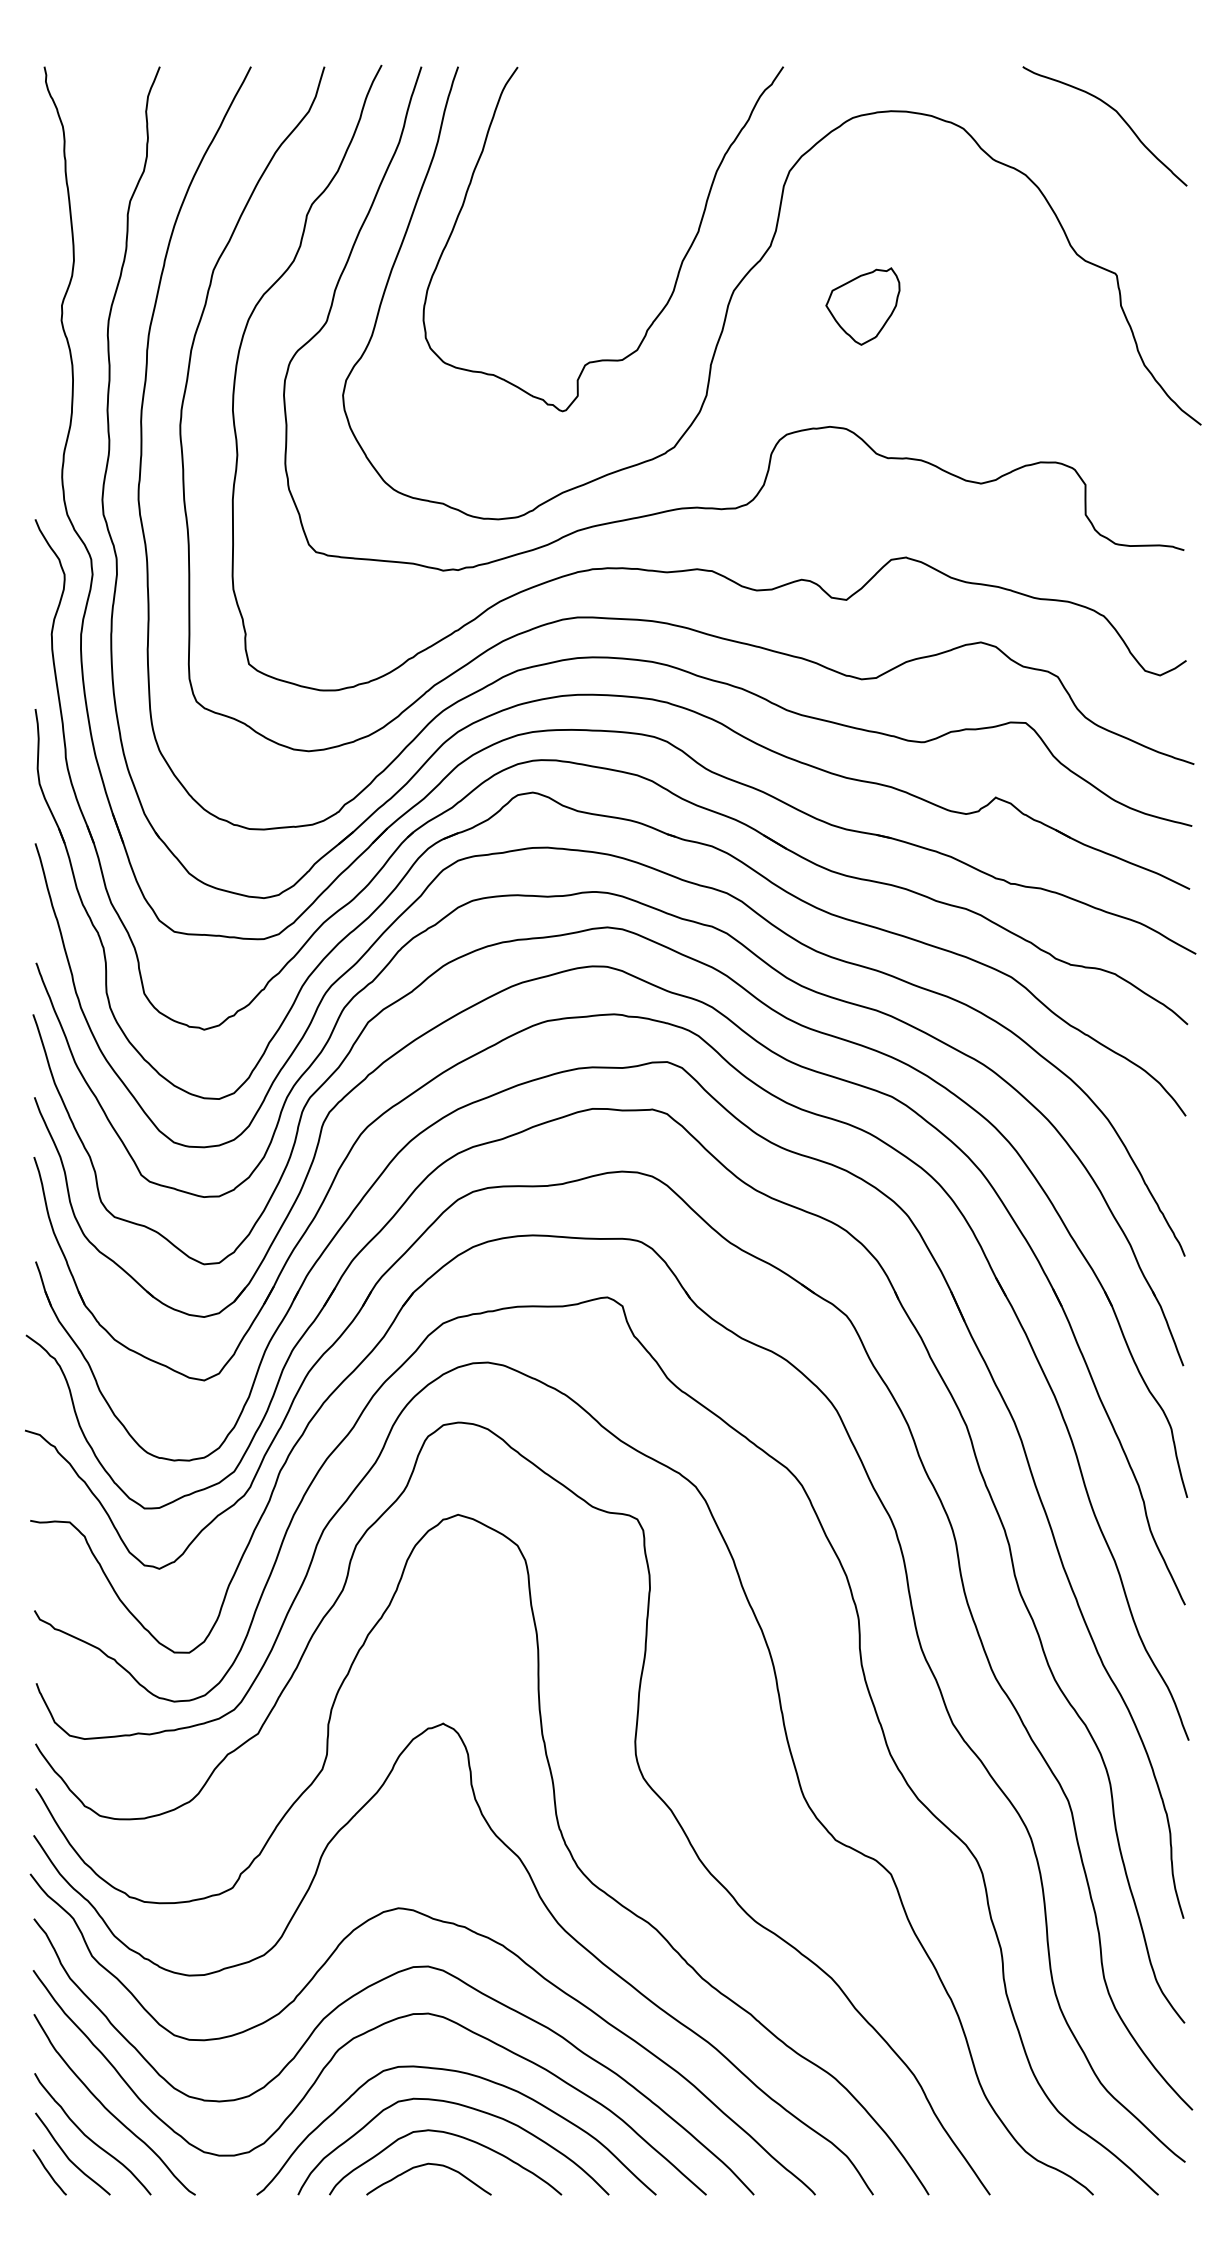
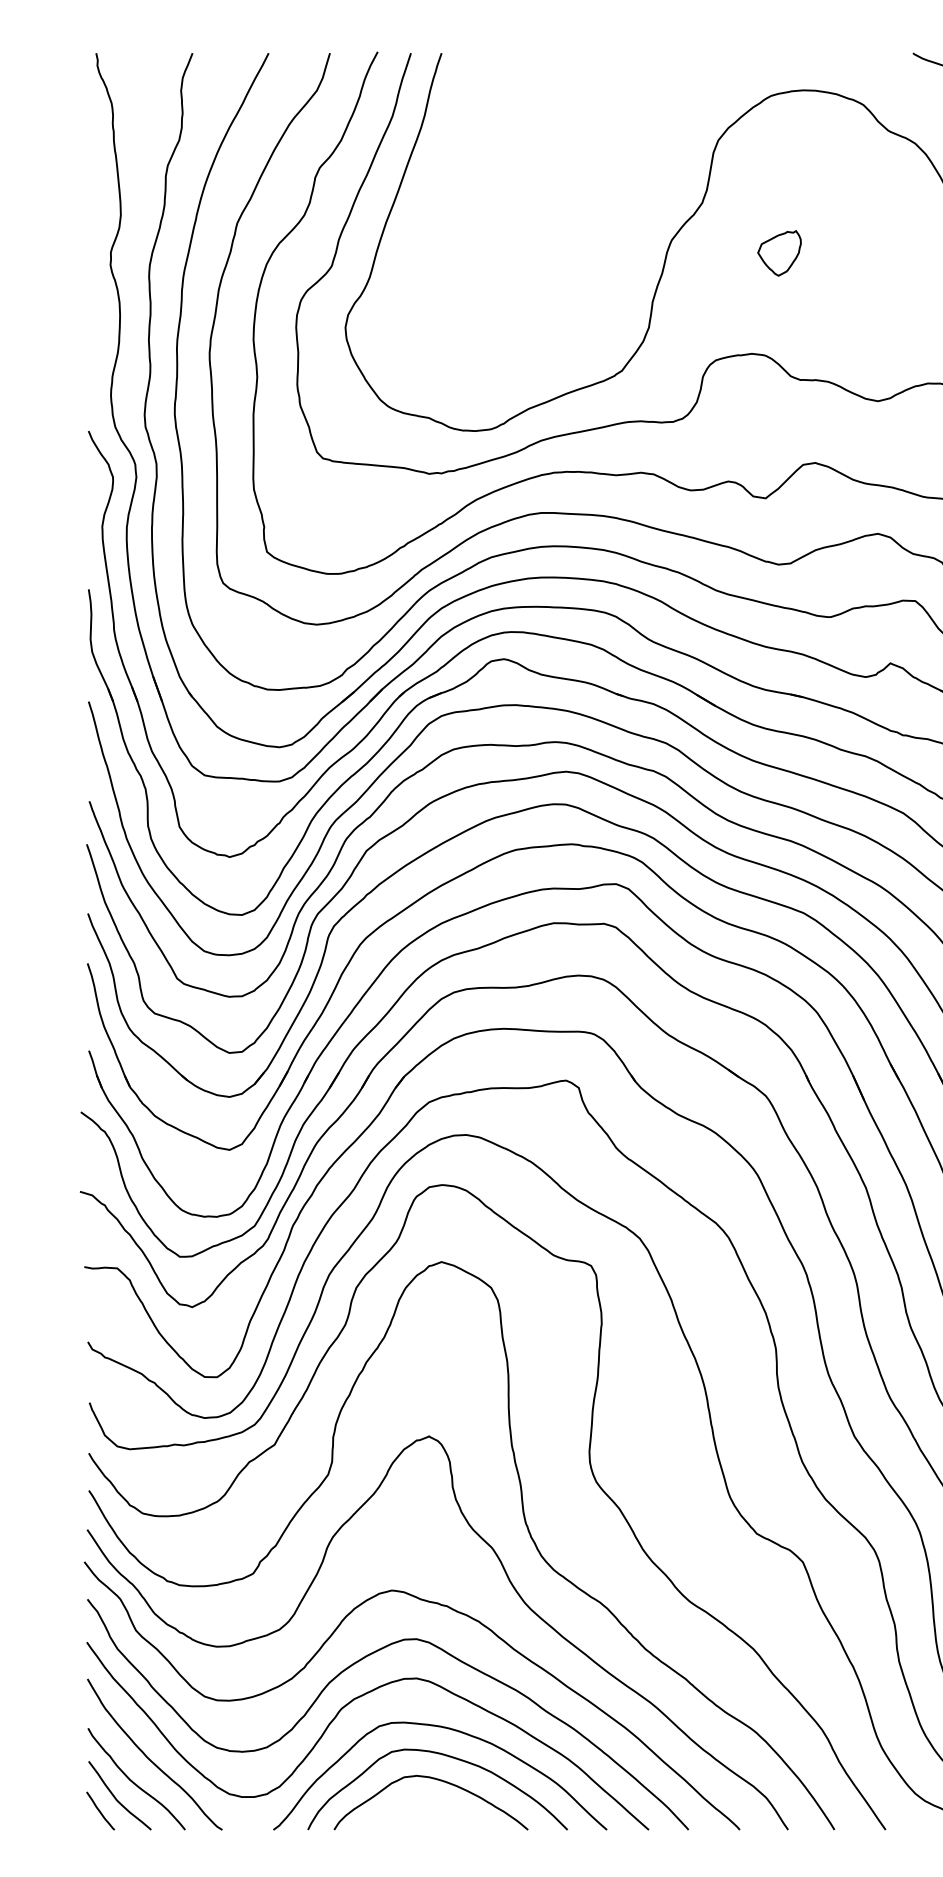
curve: (680, 264) -> (627, 218), removed
part: (862, 306) -> (779, 253), size x0.7
curve: (426, 2165) -> (415, 1805), removed

